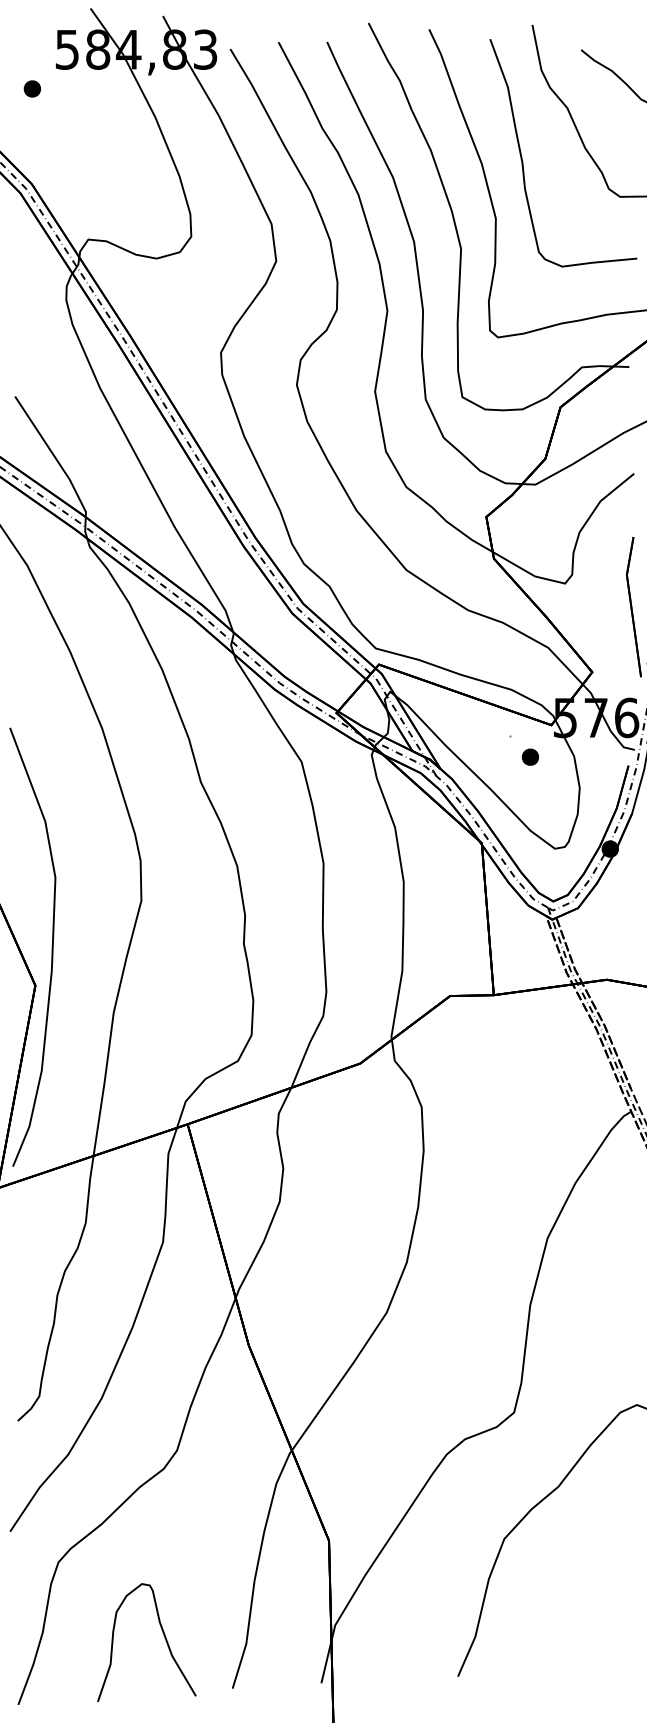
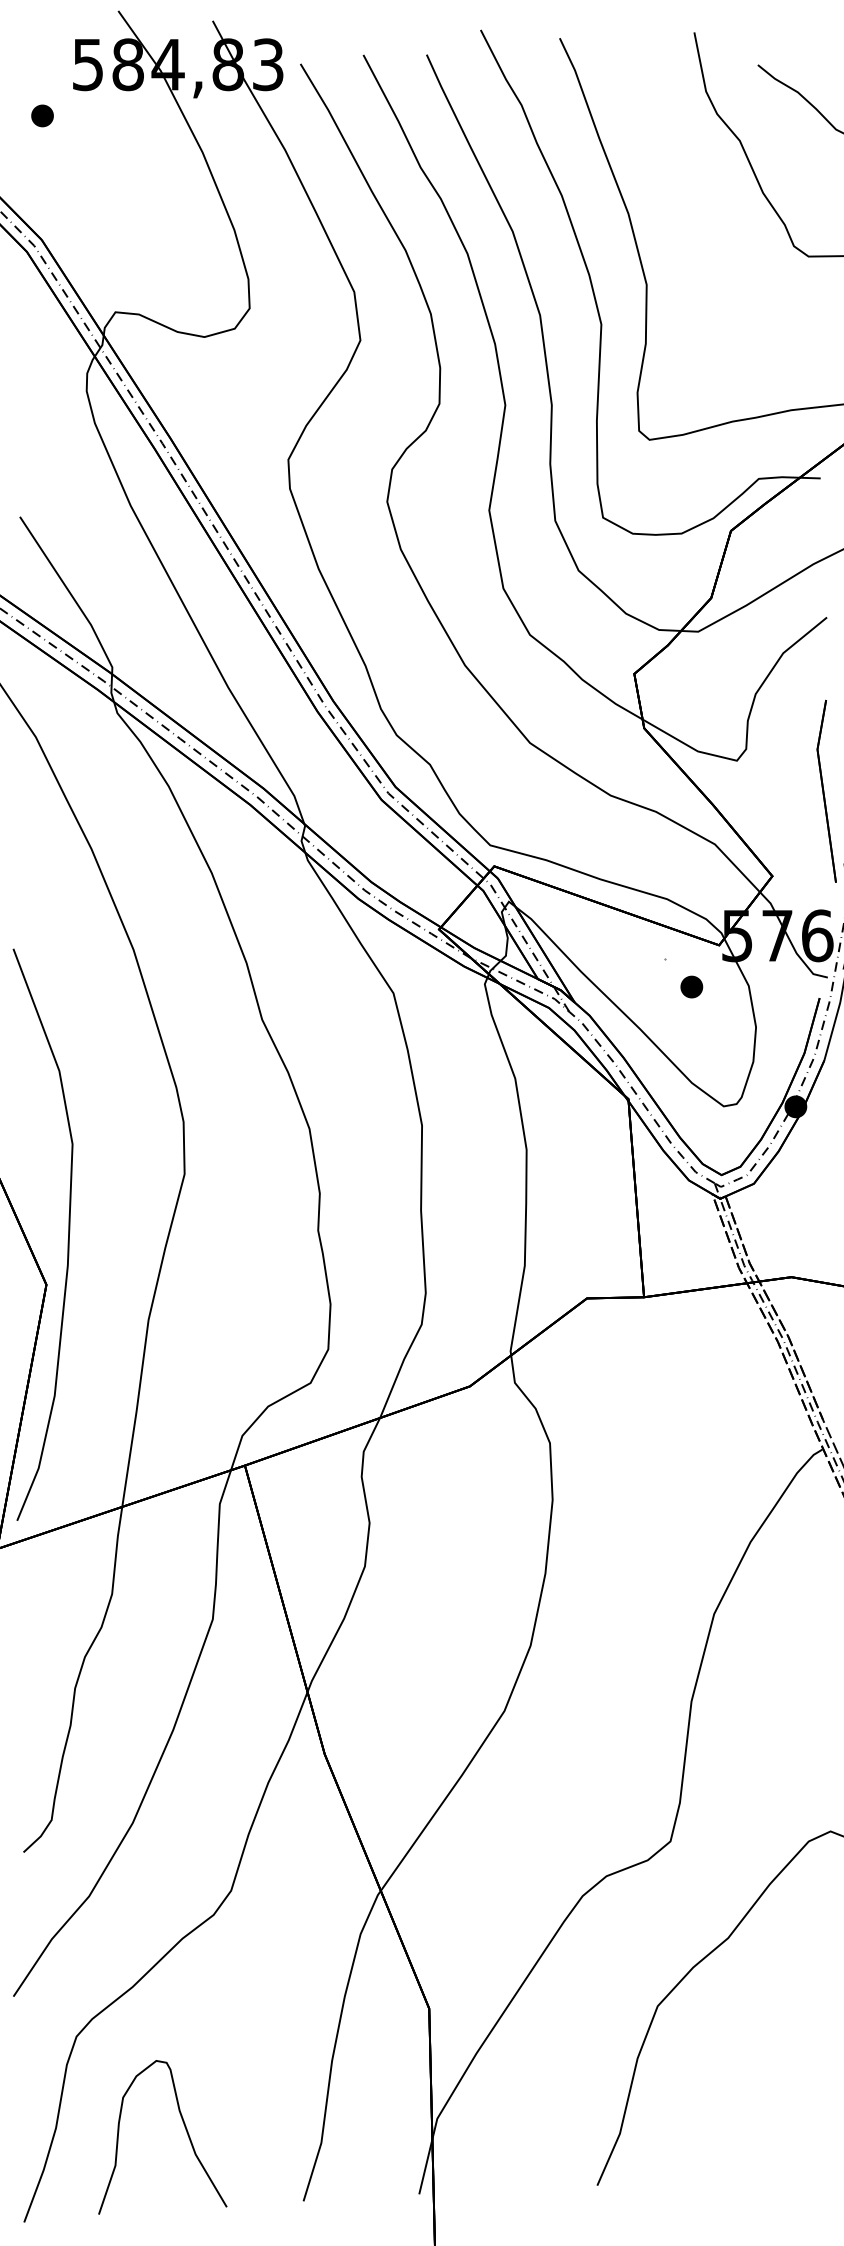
curve: (523, 162) -> (682, 211), removed
curve: (164, 1637) -> (185, 2130), moved

